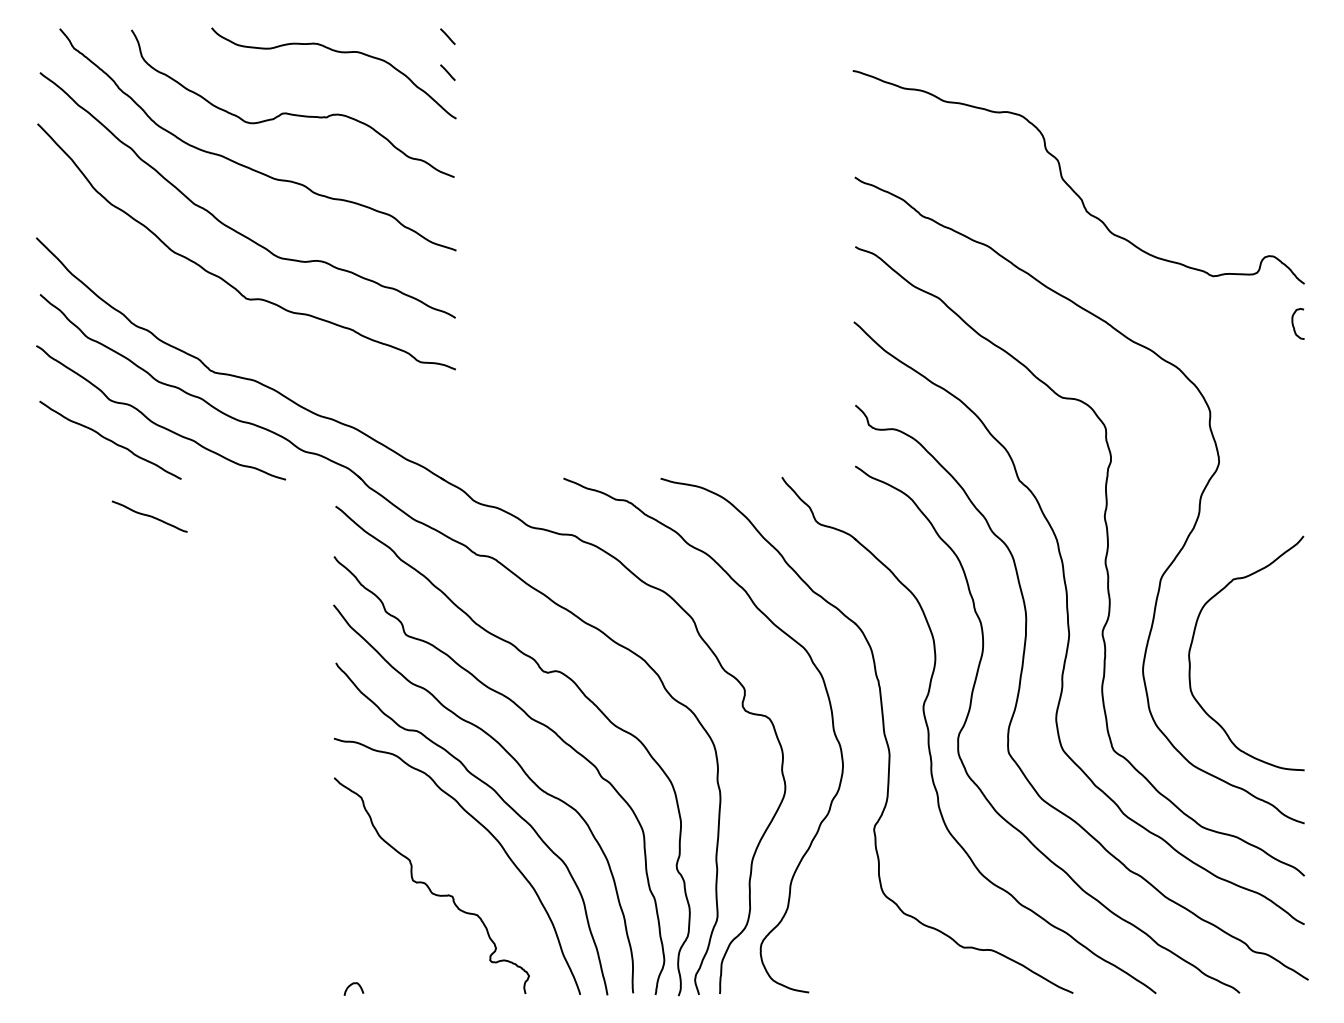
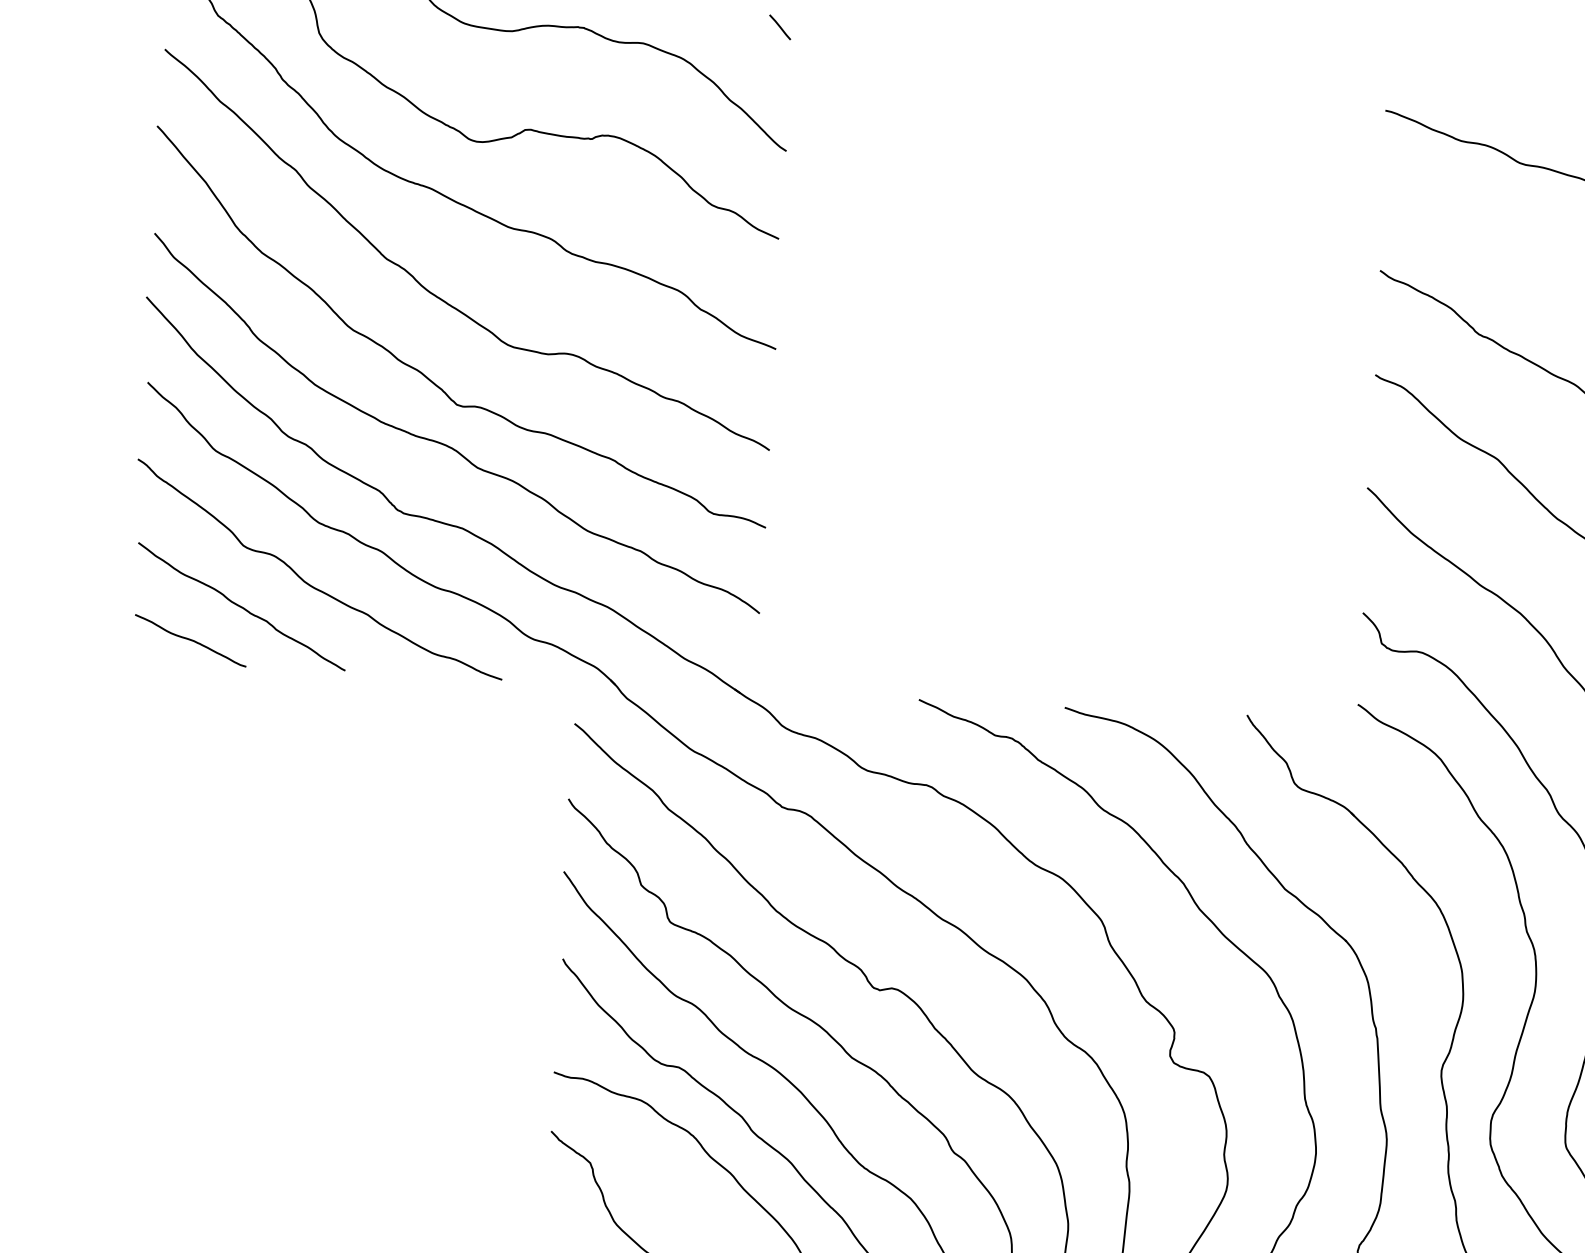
line: (447, 72) -> (776, 81), removed
curve: (242, 325) -> (449, 444), added
curve: (149, 516) -> (190, 640), moved

